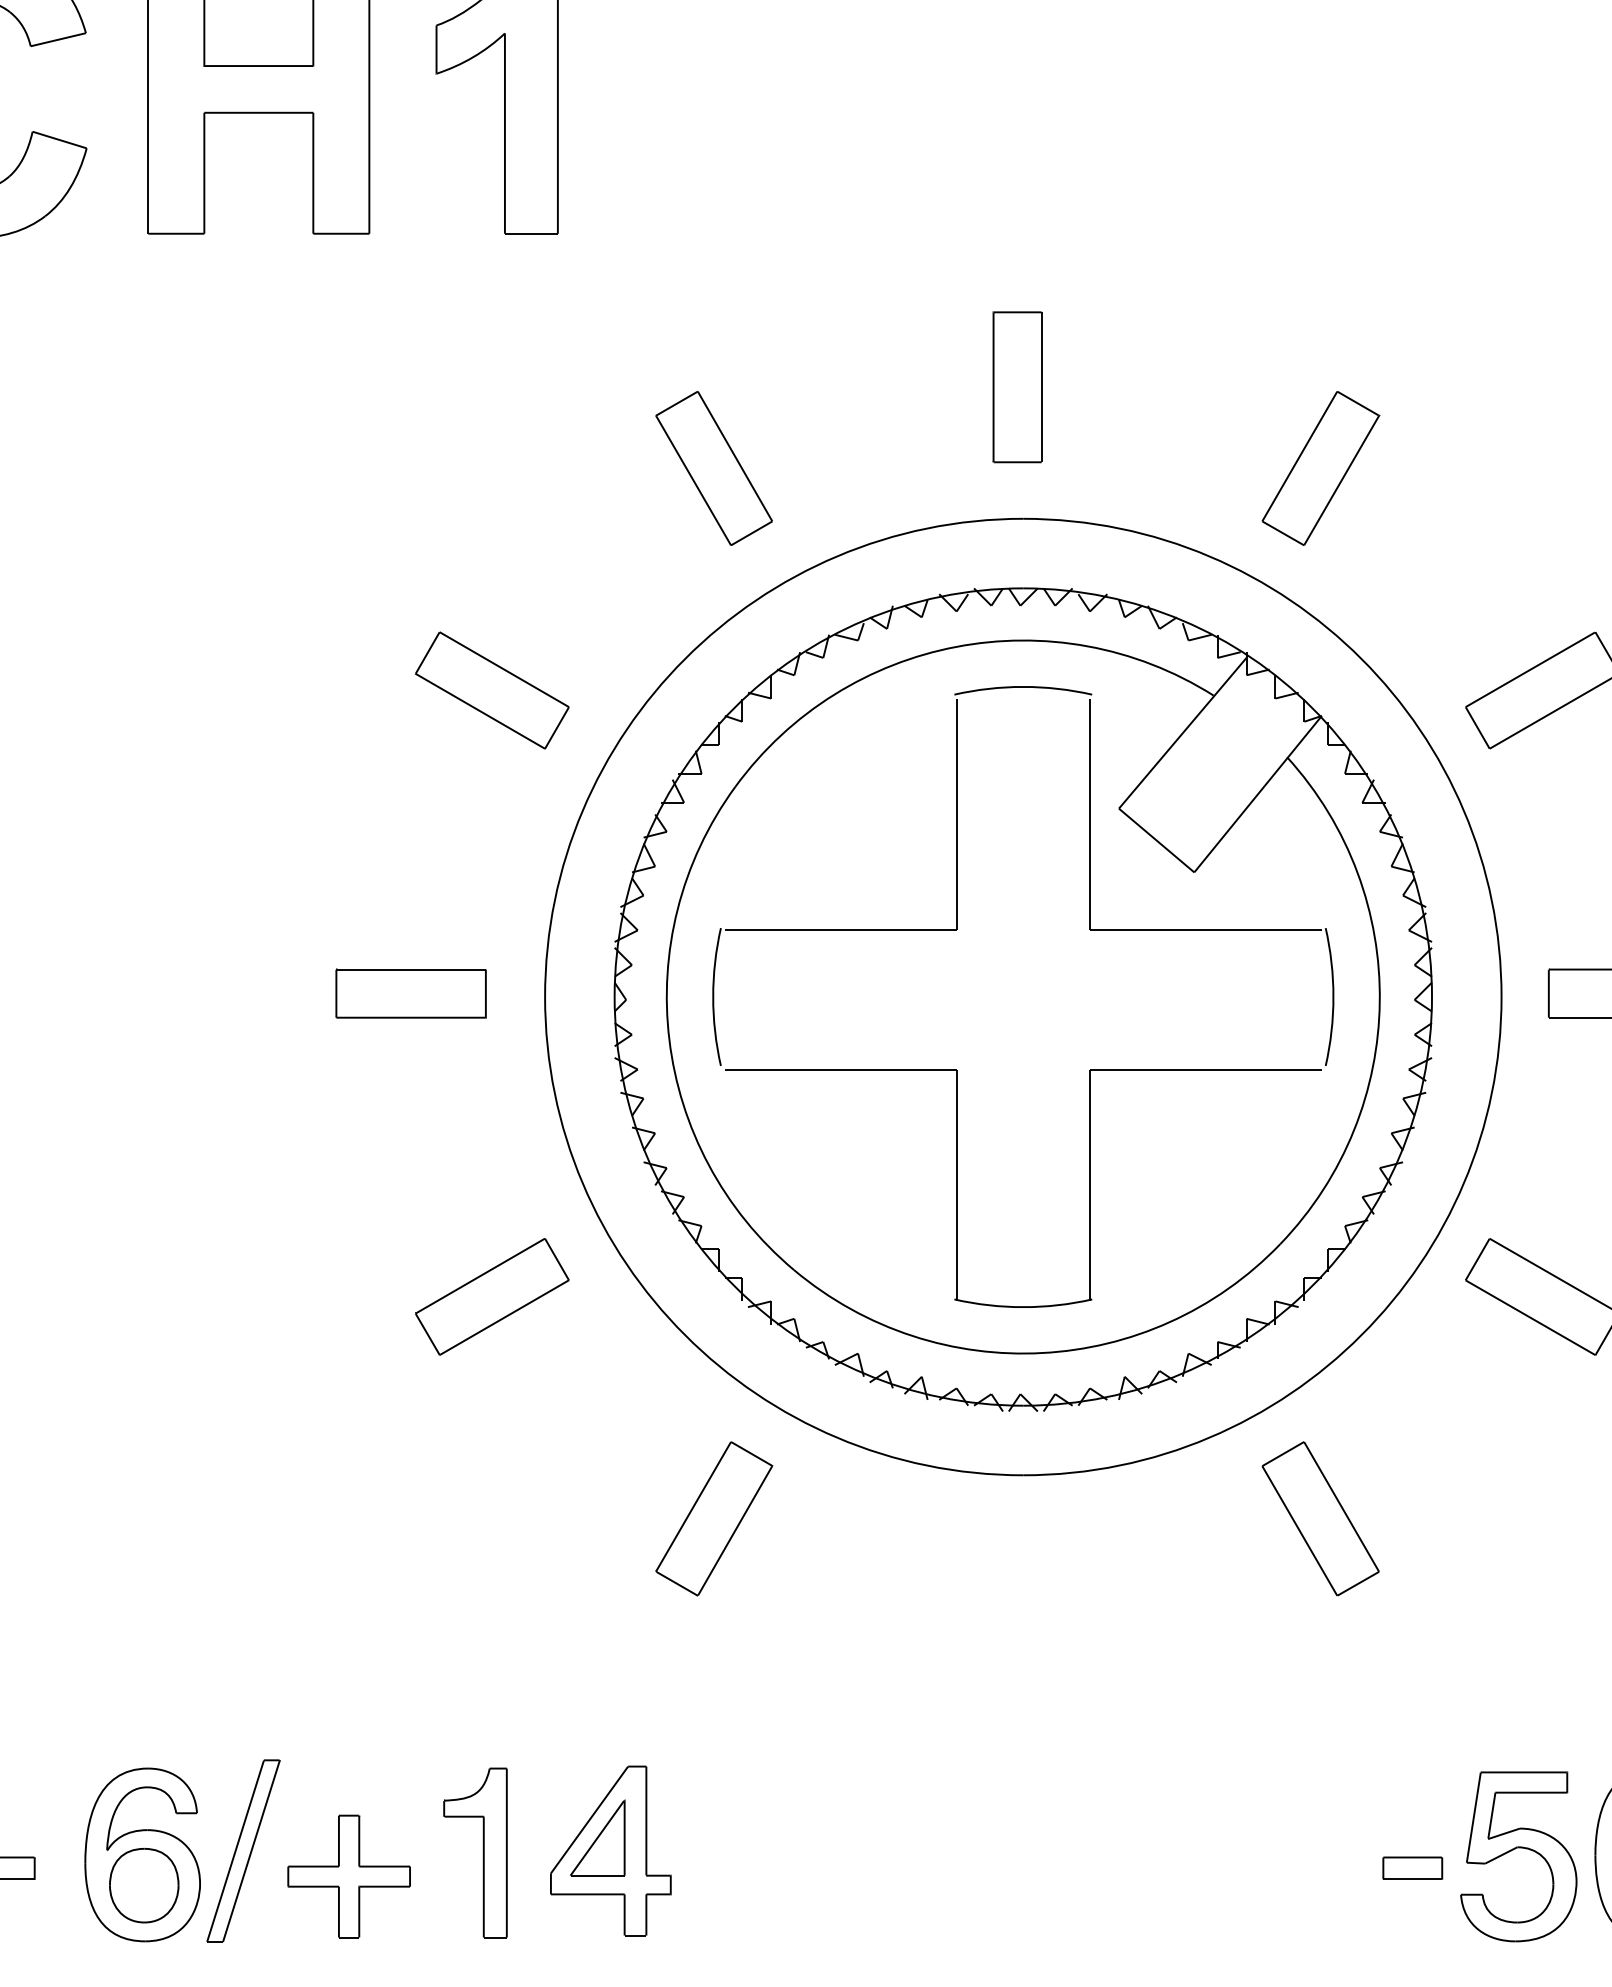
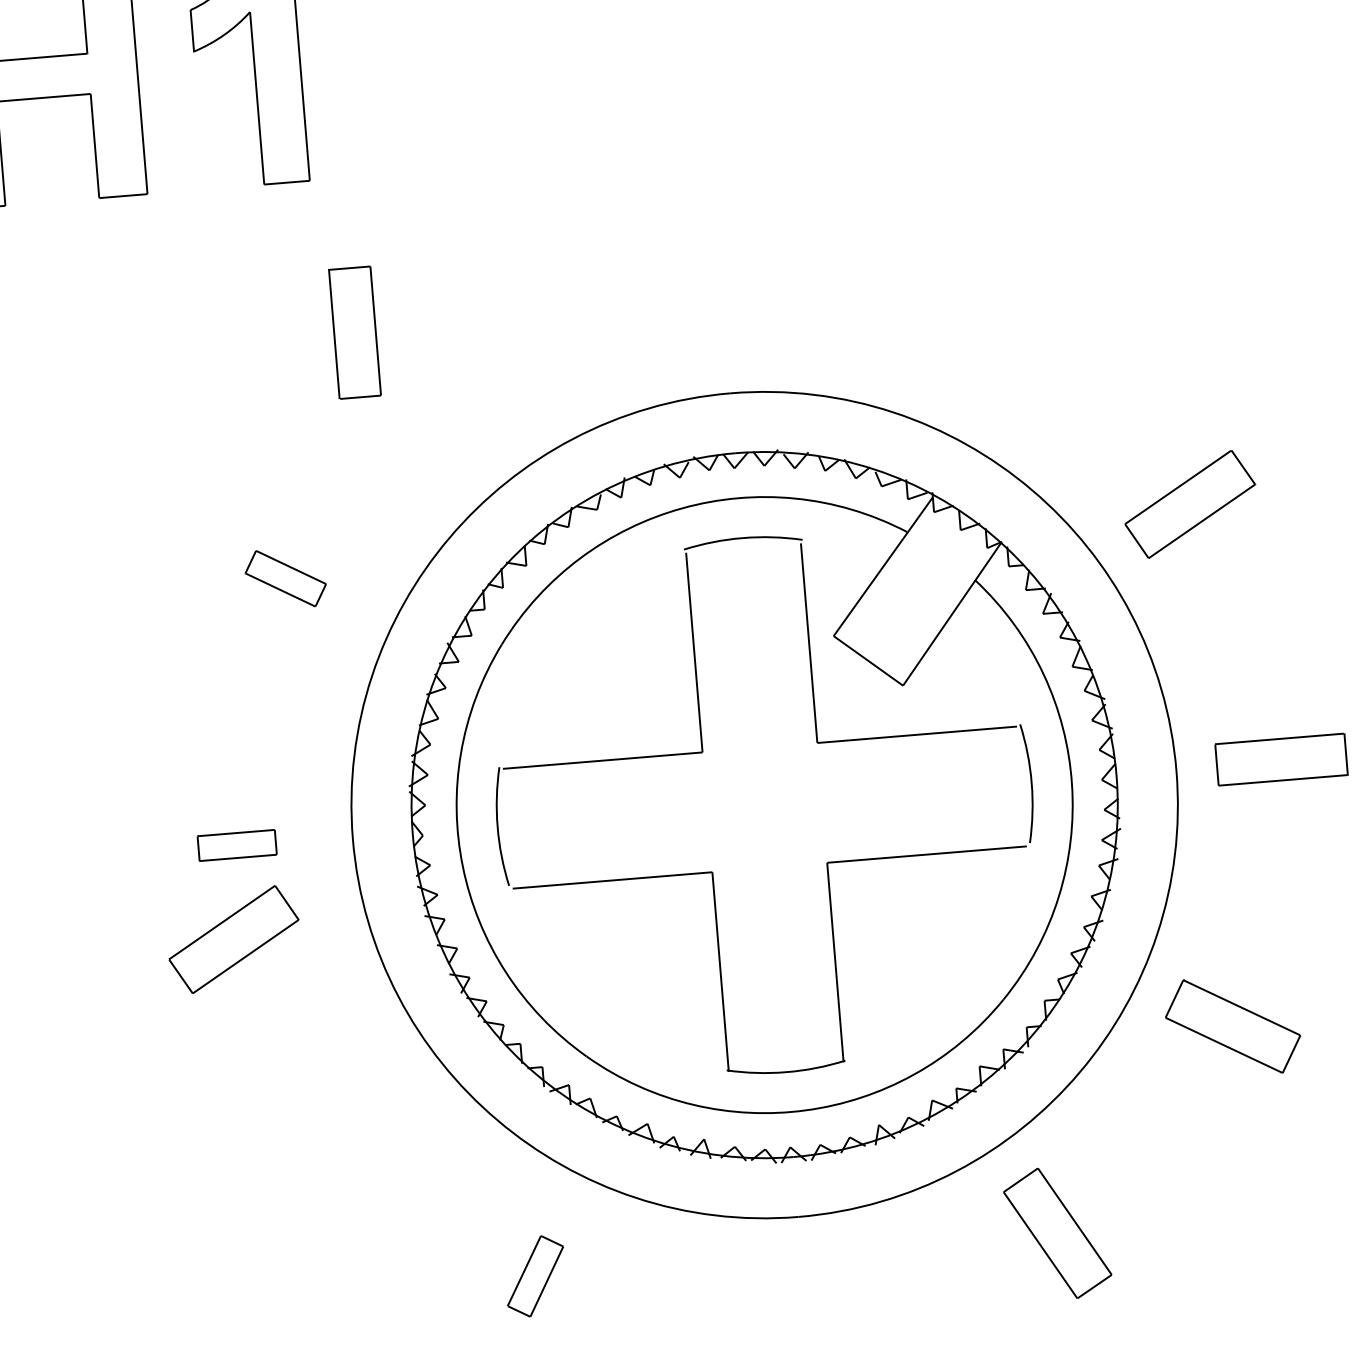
part: (1017, 387) -> (354, 332), moved
part: (713, 468) -> (460, 371), removed
part: (1320, 468) -> (983, 328), removed
part: (492, 690) -> (285, 578), size x0.6
part: (410, 993) -> (236, 845), size x0.6
part: (492, 1296) -> (234, 939), moved
part: (714, 1518) -> (535, 1276), size x0.6

